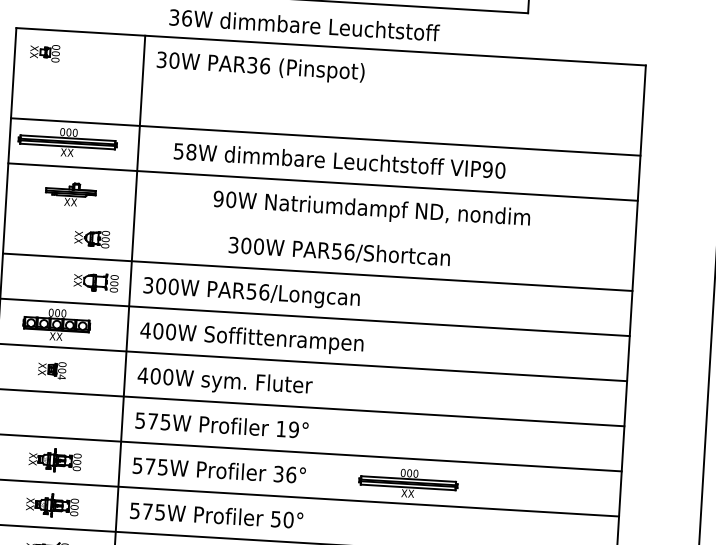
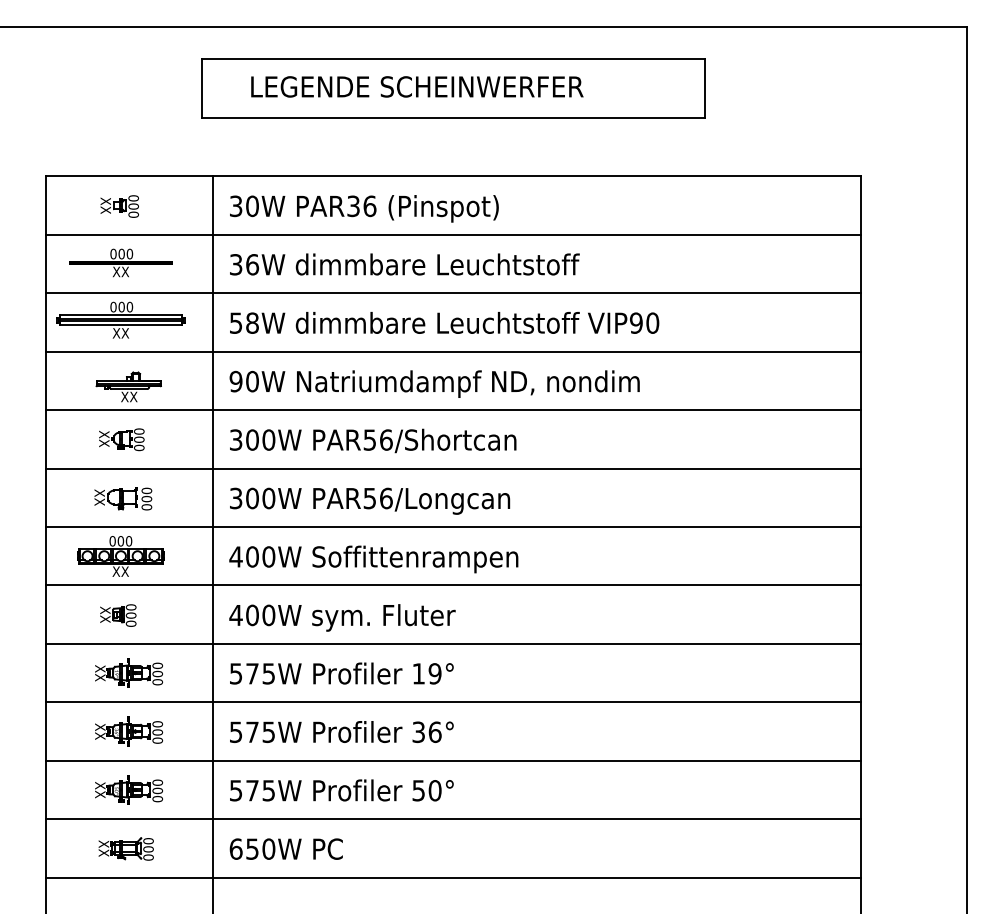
text: (304, 25) -> (404, 264), moved
part: (44, 53) -> (119, 206), moved
line: (328, 91) -> (453, 234), added
part: (70, 97) -> (120, 262), added
text: (339, 160) -> (444, 322), moved
text: (371, 209) -> (434, 383), moved
line: (320, 227) -> (453, 410), added
part: (91, 238) -> (121, 439), moved
text: (339, 251) -> (373, 440), moved
part: (96, 282) -> (123, 498), moved
text: (61, 377) -> (130, 623), 004 -> 000
part: (58, 414) -> (129, 672), added
part: (408, 482) -> (586, 733), removed

